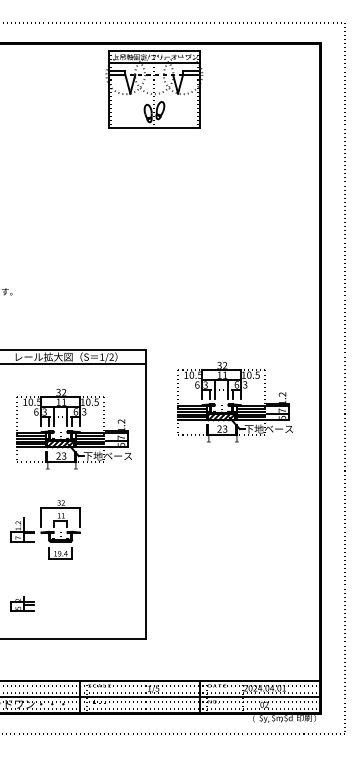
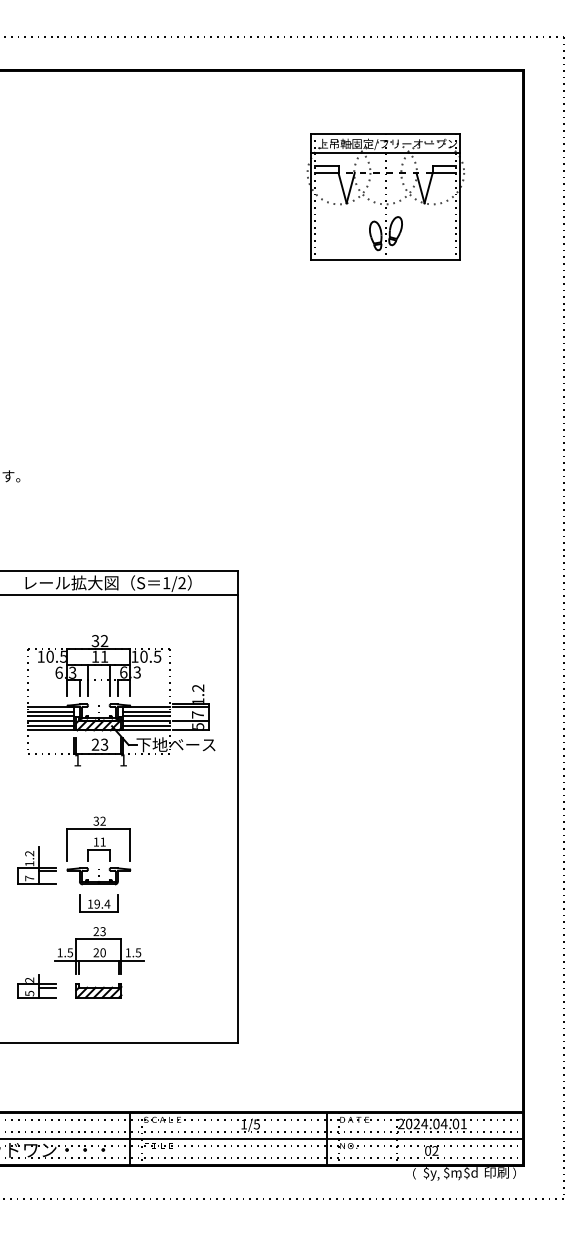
part: (154, 89) -> (386, 196), moved
part: (234, 401) -> (382, 655), removed
part: (60, 589) -> (98, 962), added

